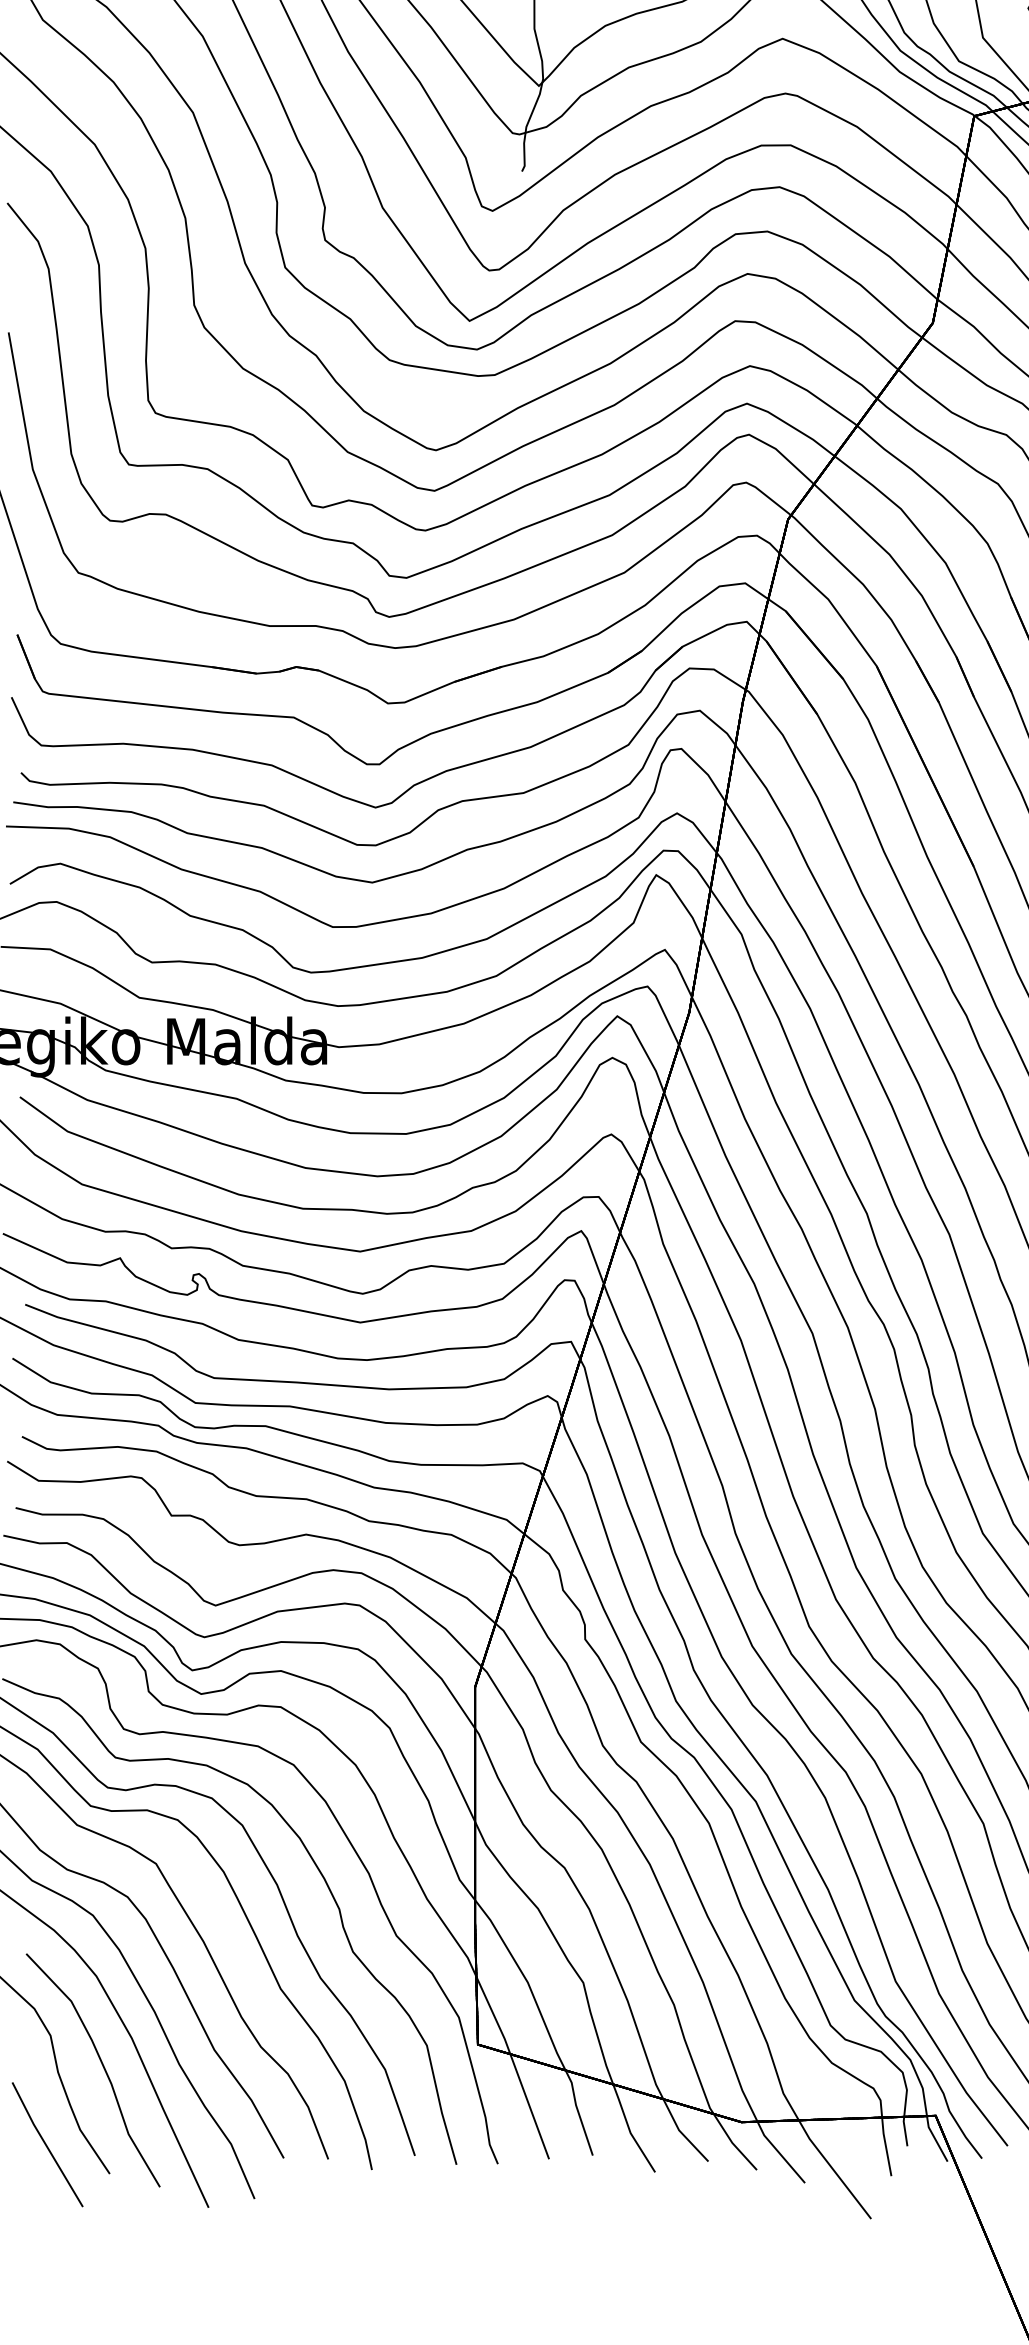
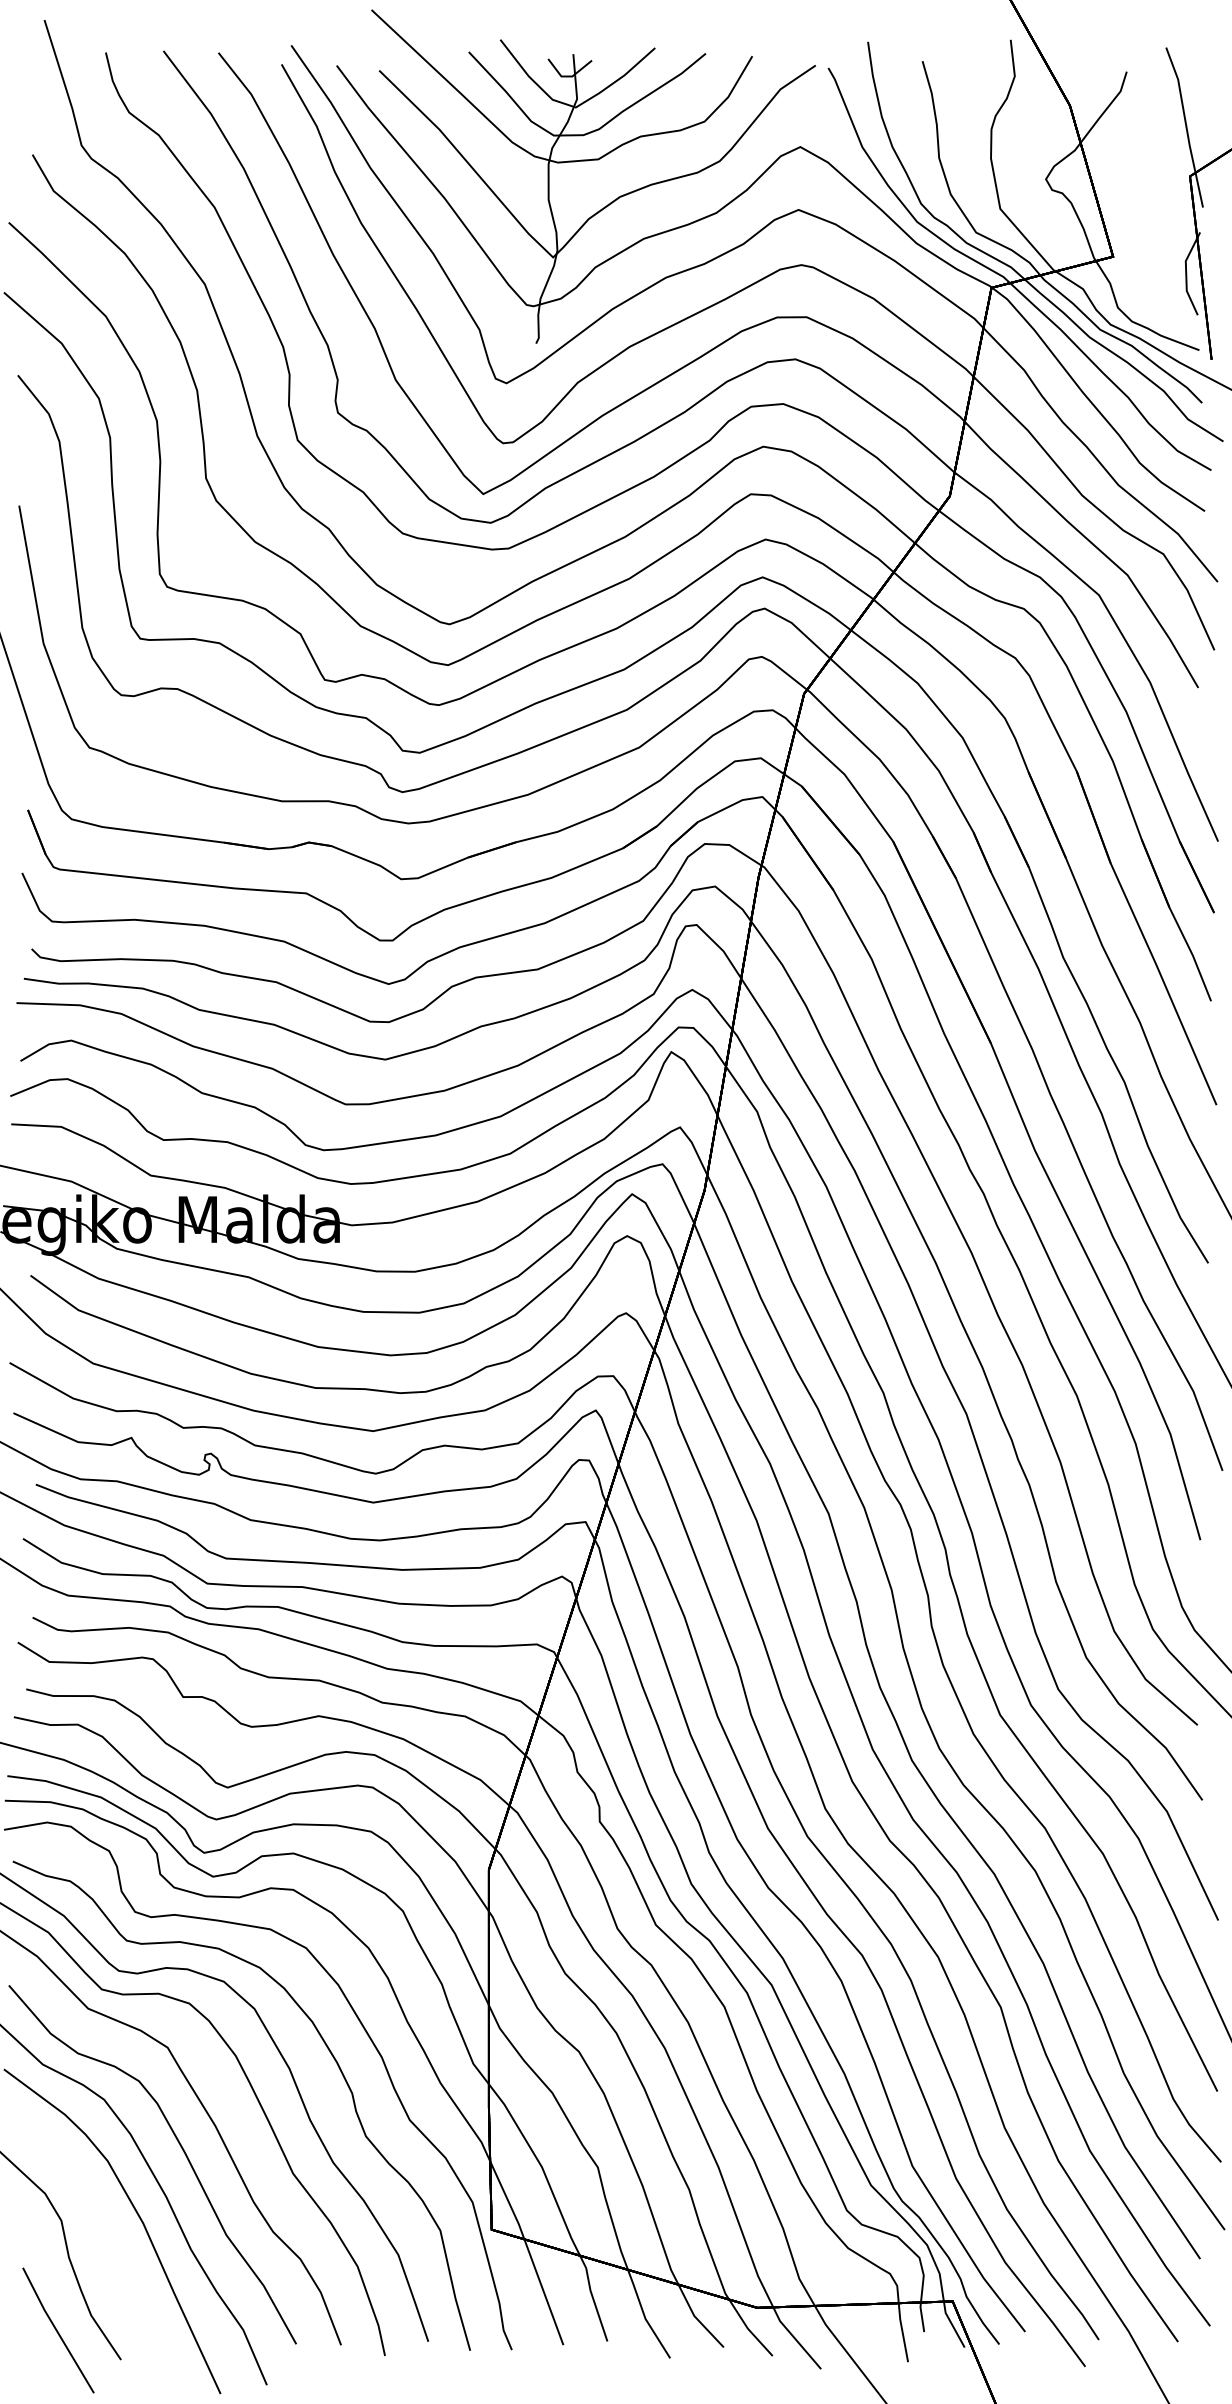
curve: (102, 2066) -> (113, 2251), removed

